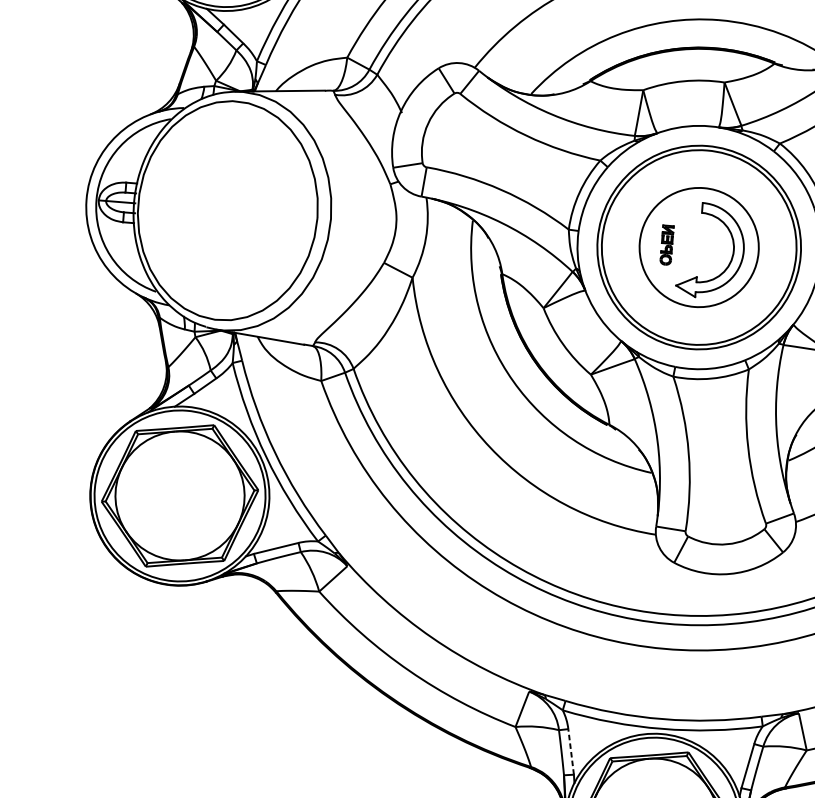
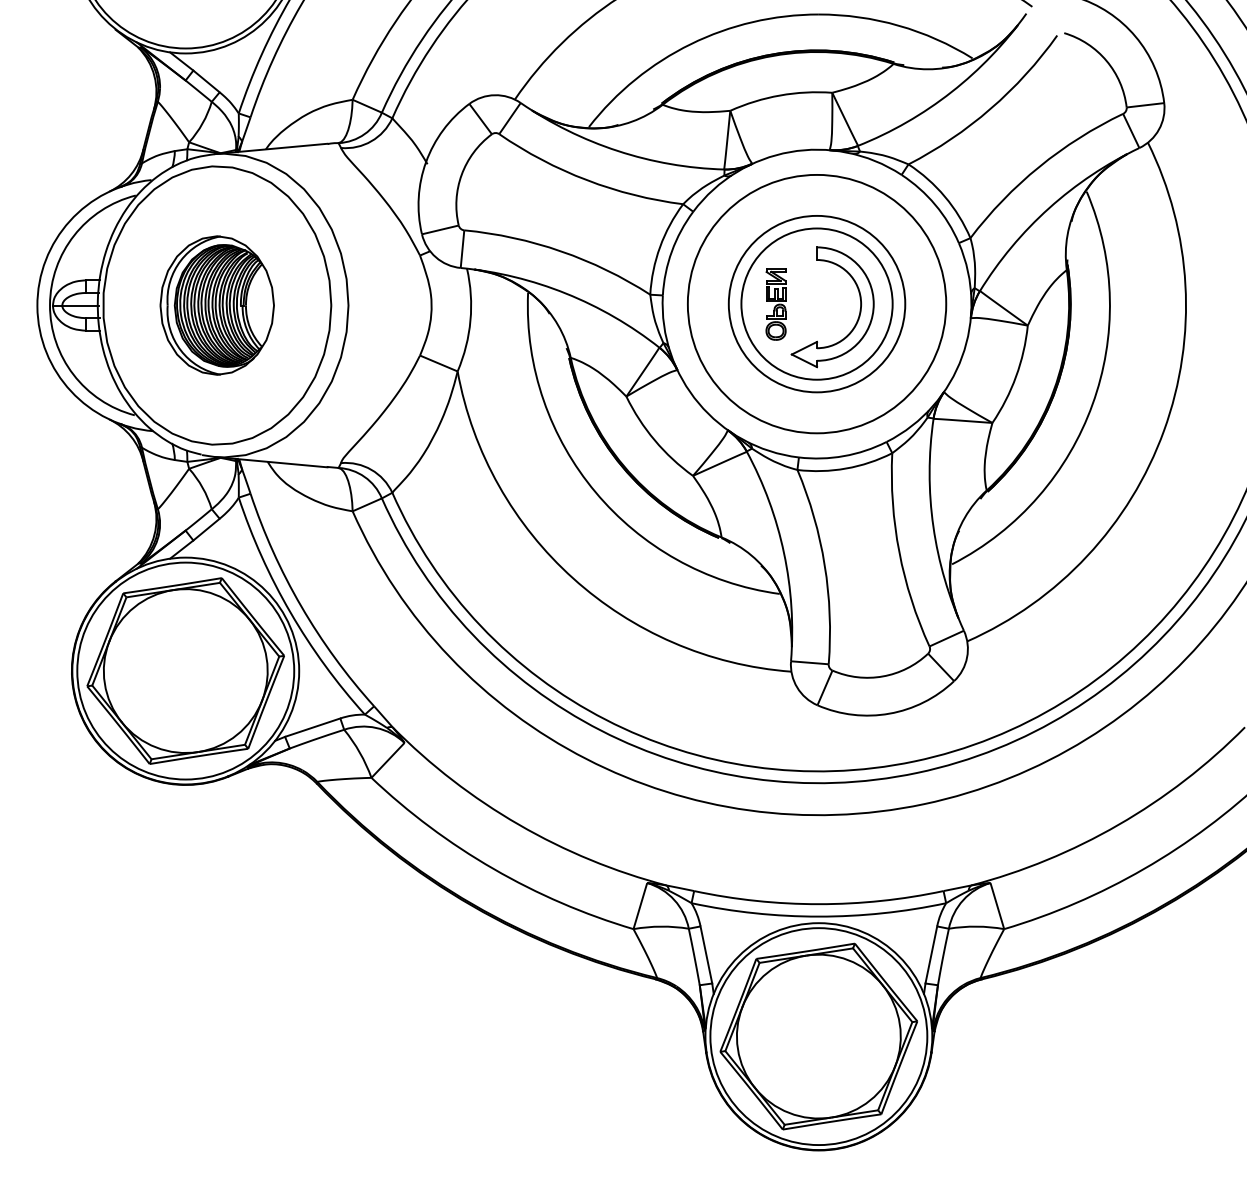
part: (227, 210) -> (216, 305), added
part: (666, 245) -> (775, 304), size x1.43
circle: (698, 247) -> (816, 303), size x0.71
line: (571, 751) -> (706, 954), dashed -> solid

